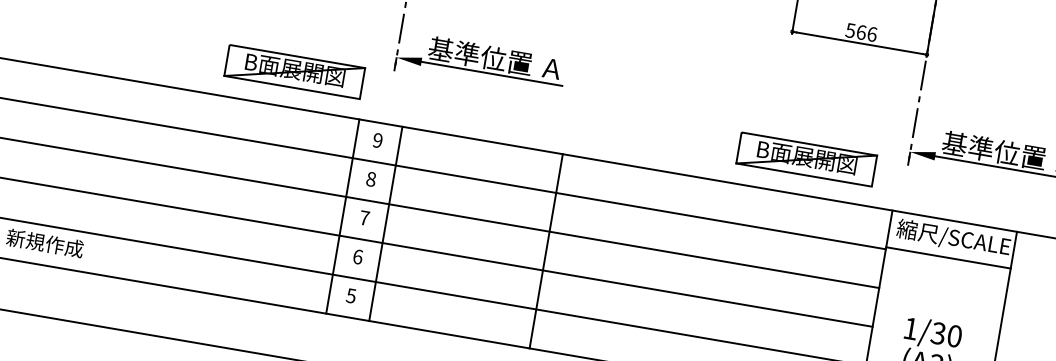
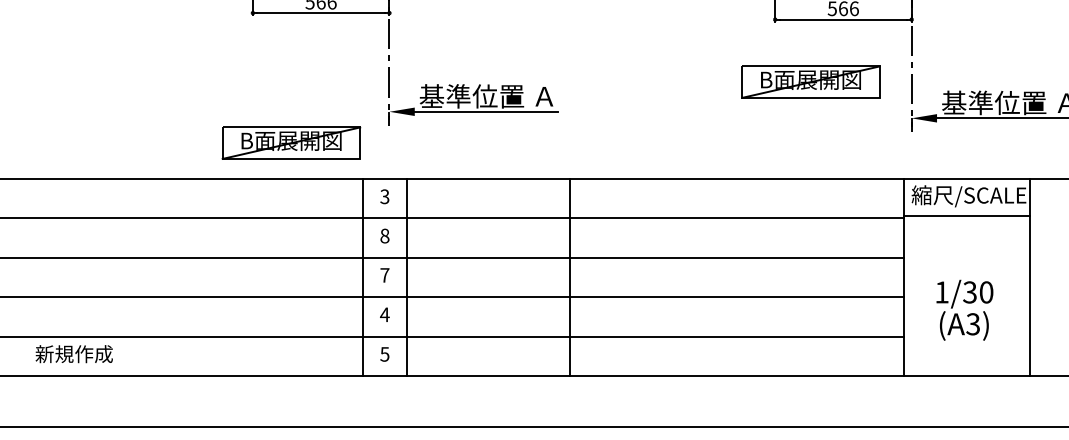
text: (377, 140) -> (384, 196), 9 -> 3
part: (806, 158) -> (810, 81), moved
text: (357, 256) -> (384, 314), 6 -> 4

